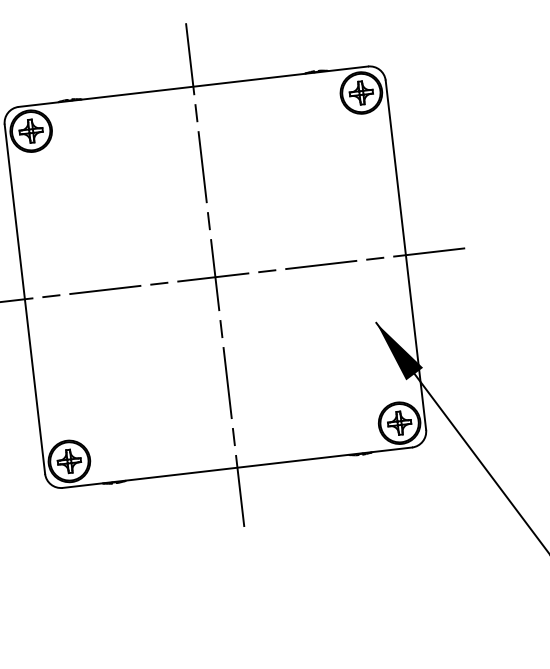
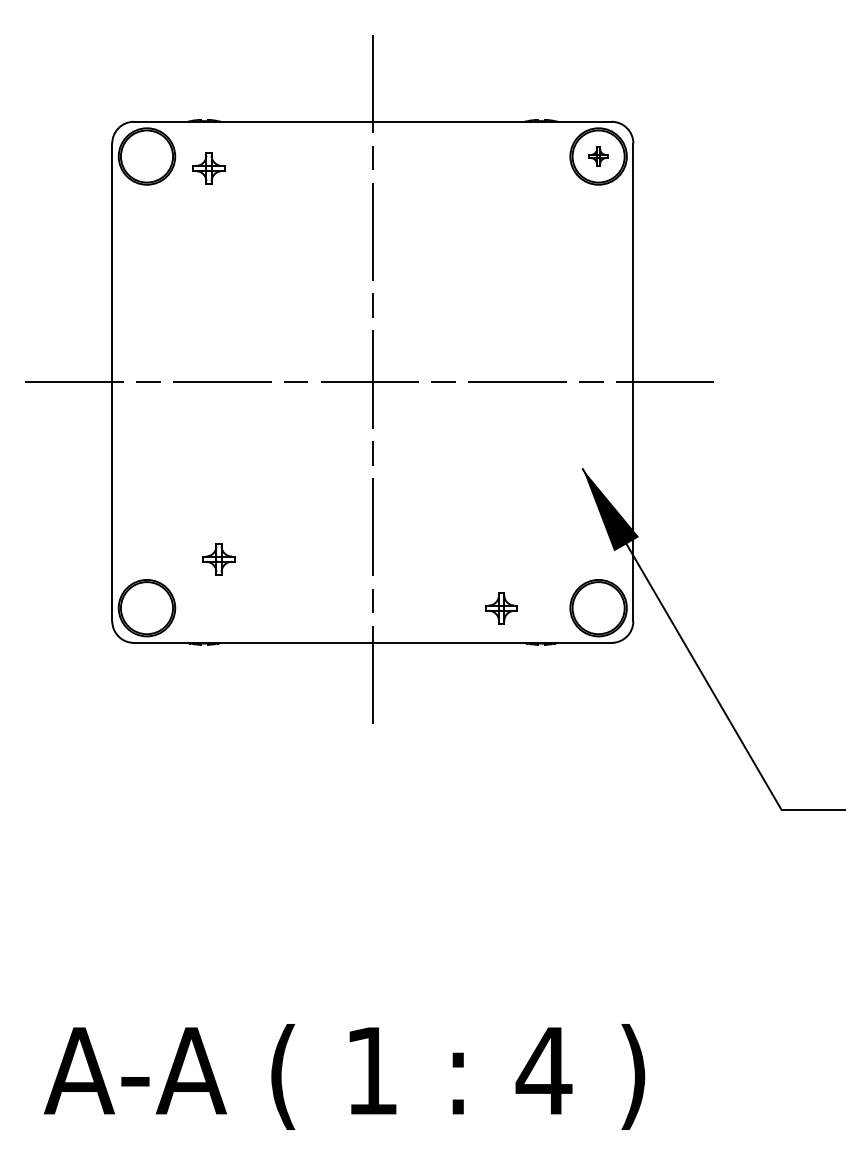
part: (361, 93) -> (598, 156), size x0.6
part: (30, 131) -> (208, 168), moved
part: (399, 423) -> (501, 608), moved
part: (69, 461) -> (218, 559), moved

